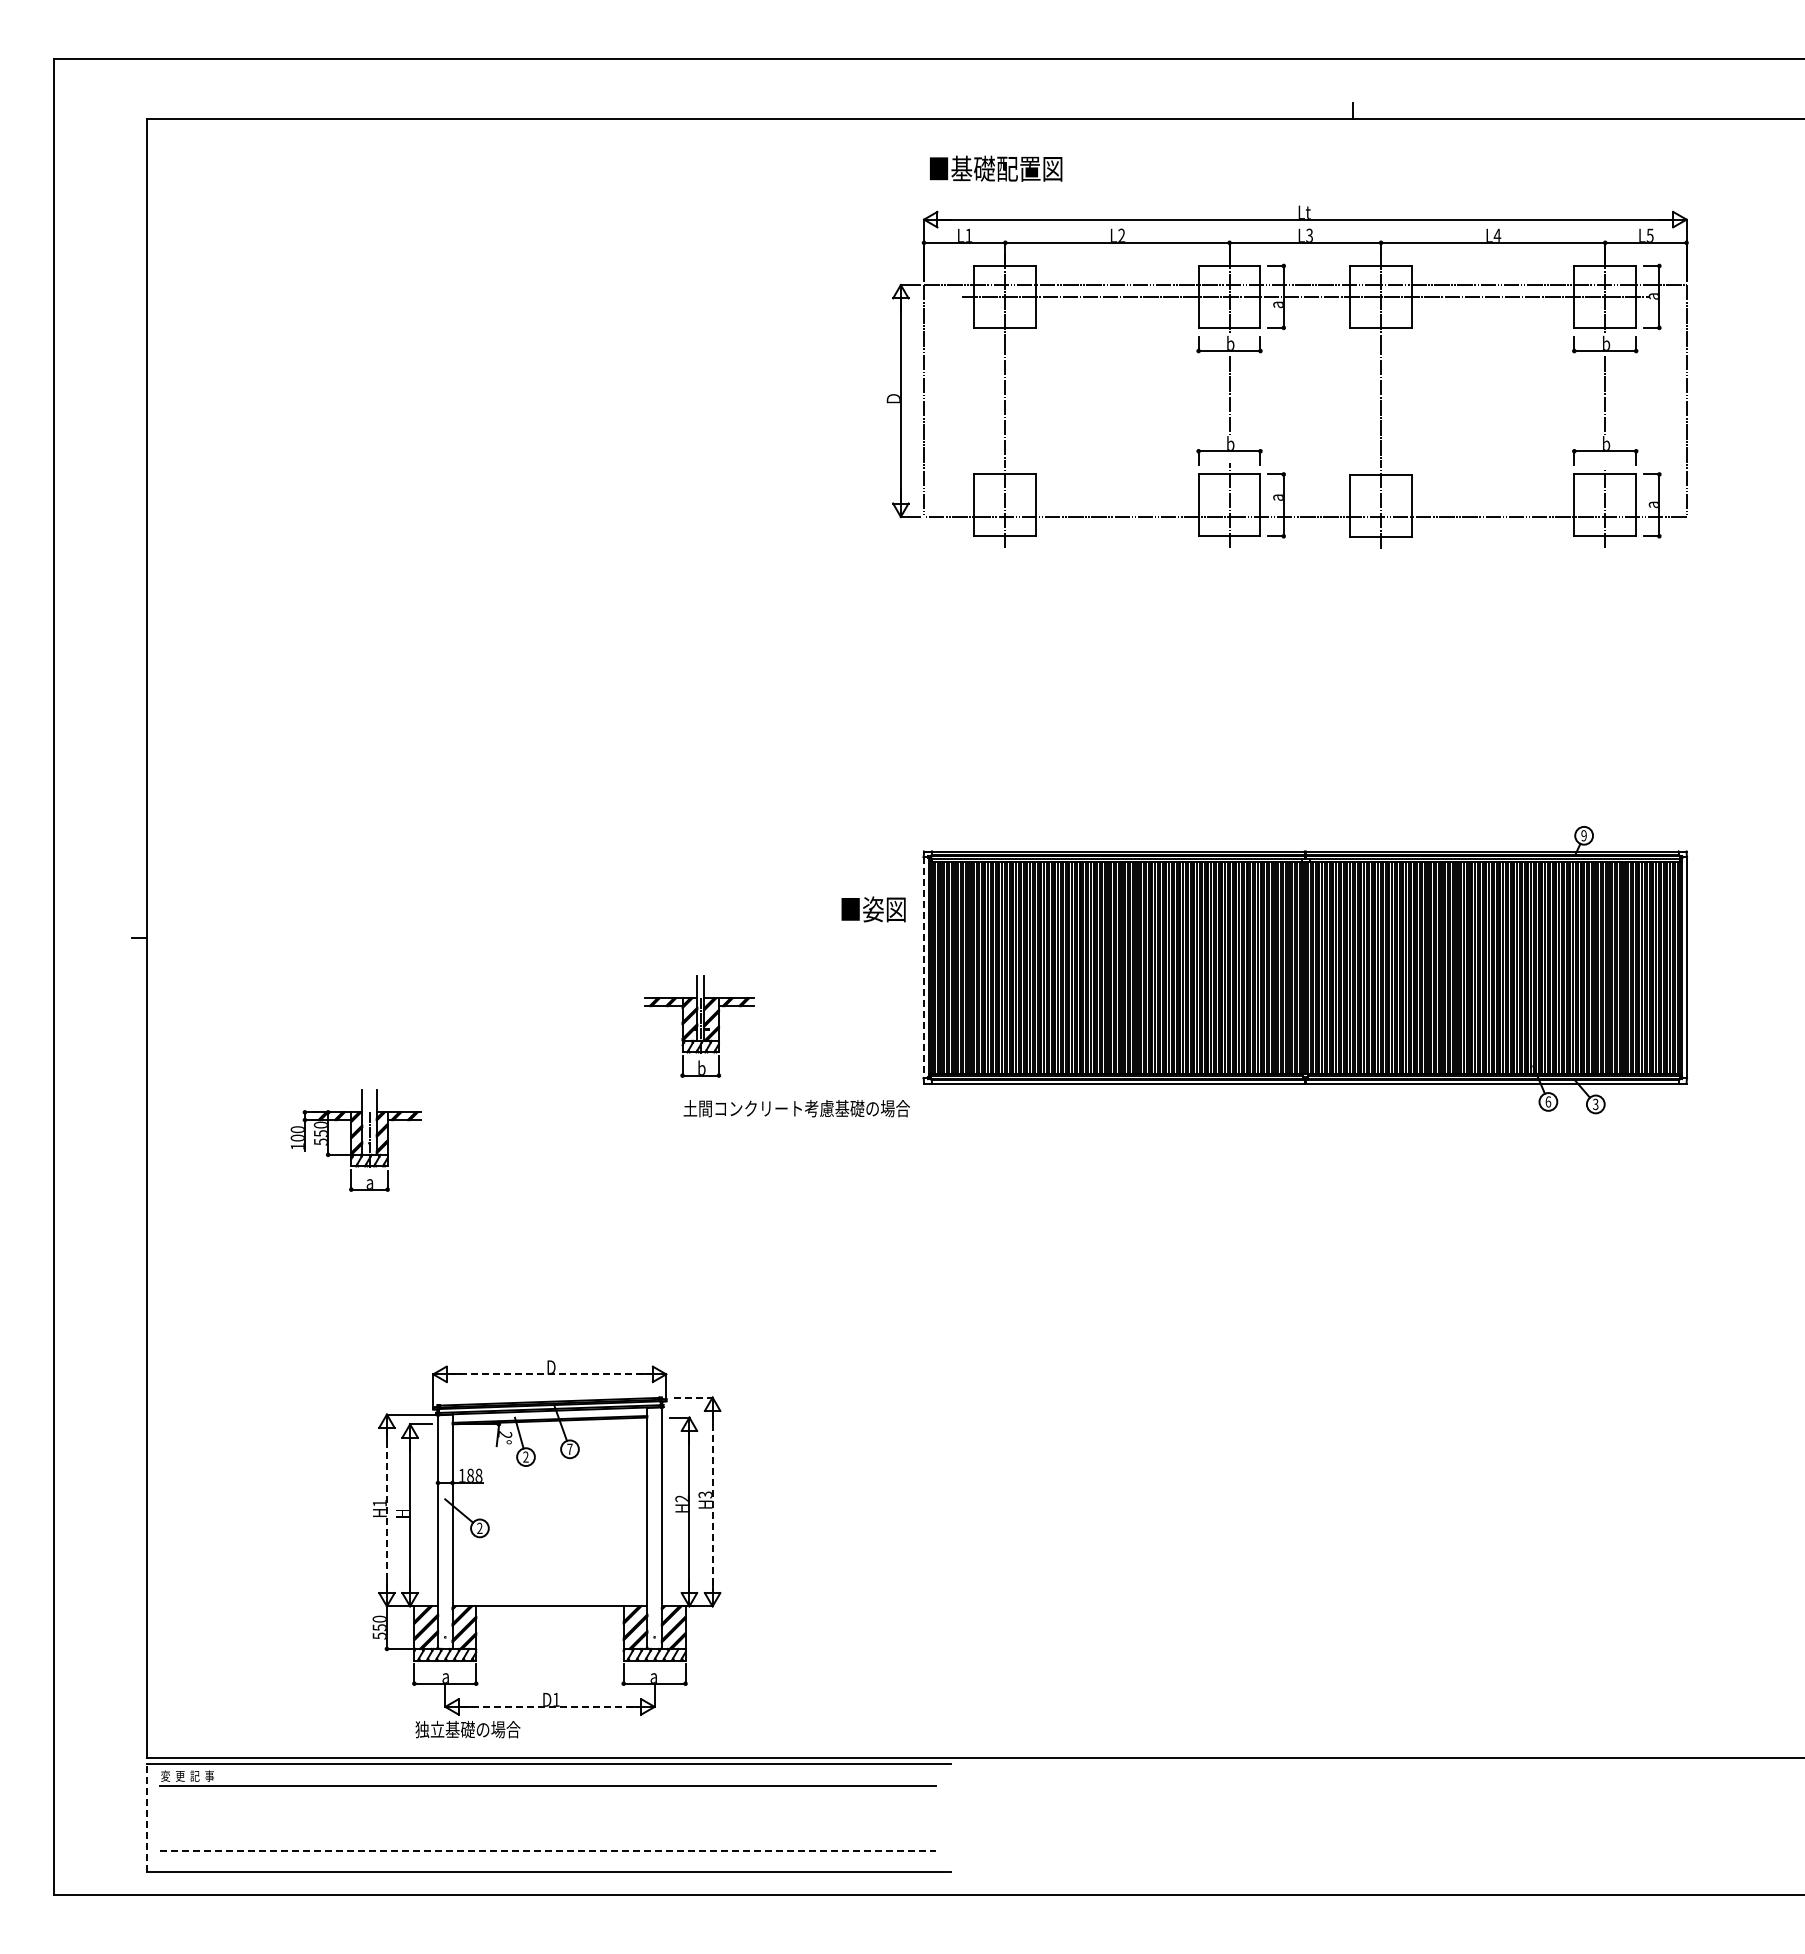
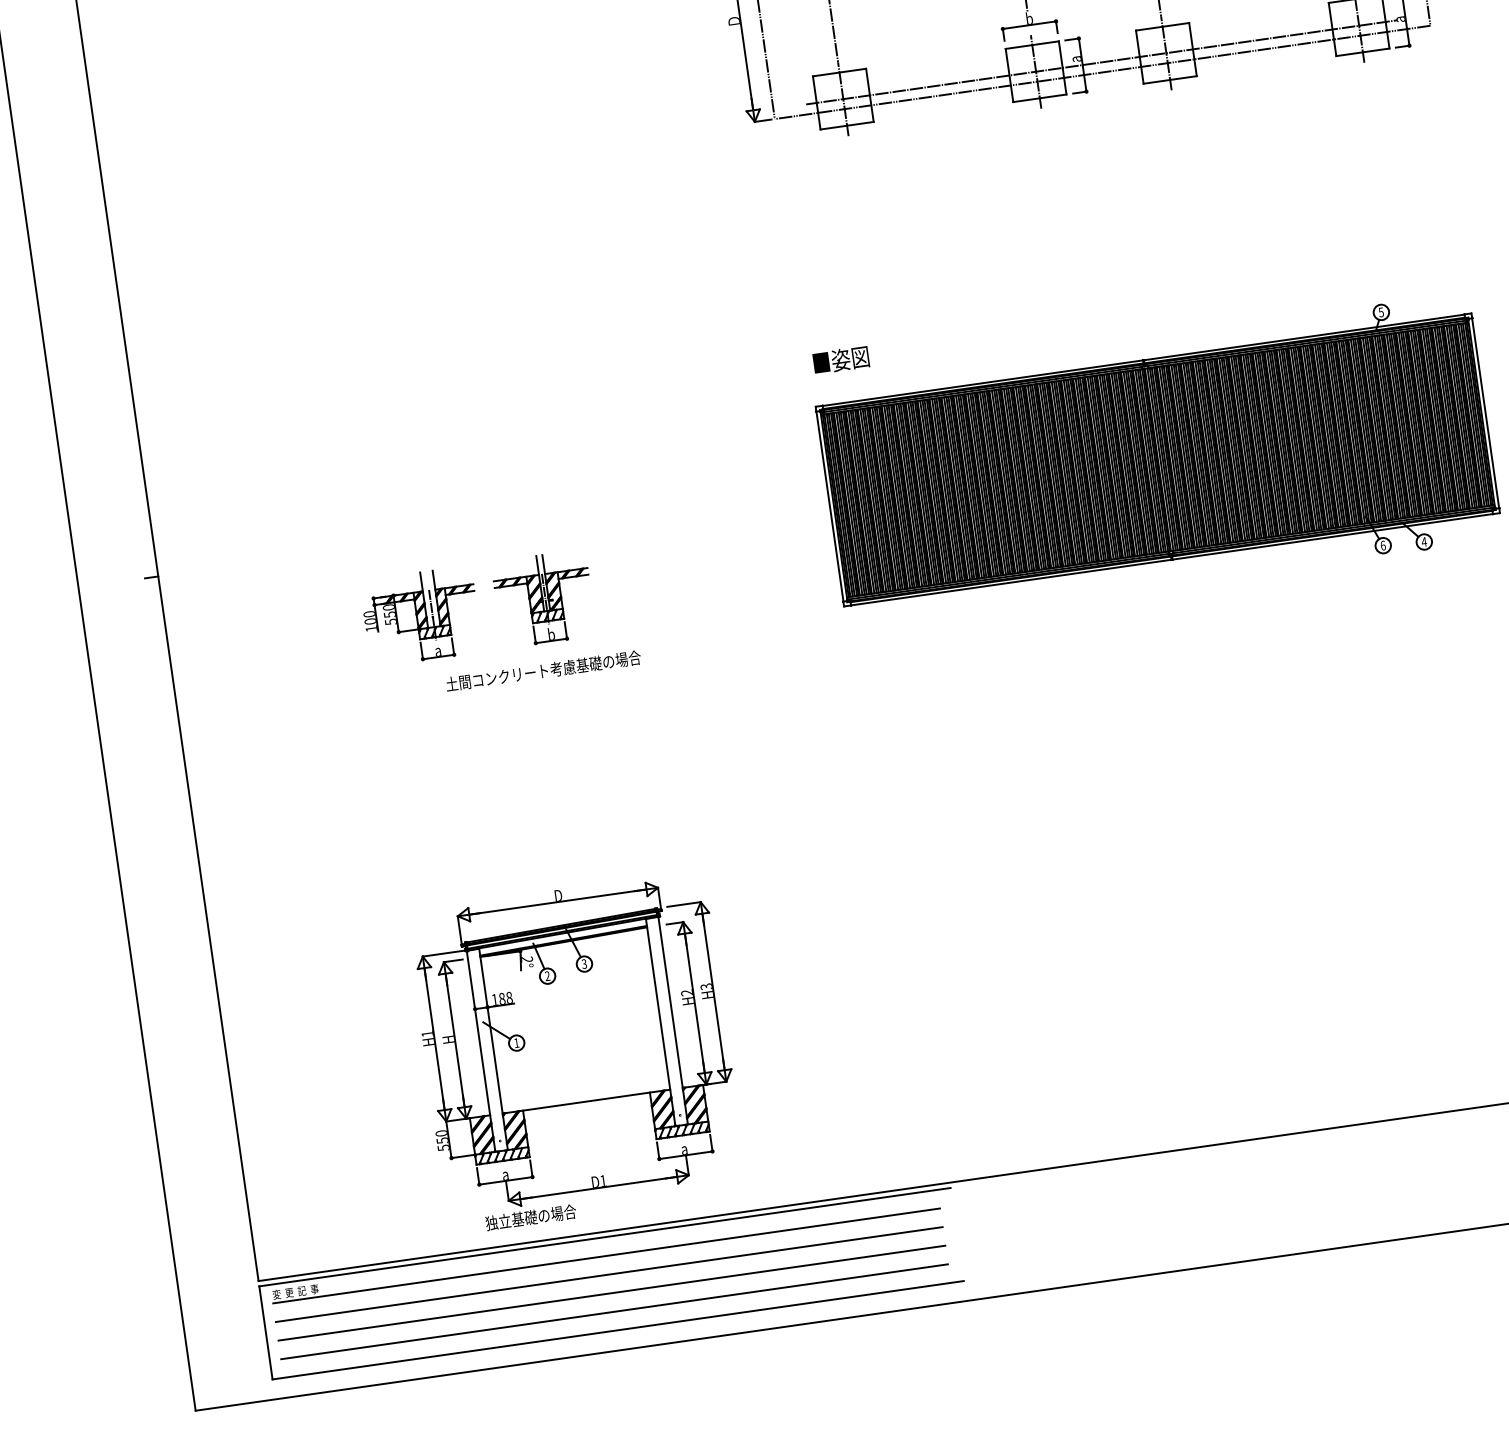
line: (1305, 505) -> (1101, 62), added
text: (1583, 835) -> (1380, 312), 9 -> 5
text: (873, 909) -> (841, 360), moved
line: (924, 968) -> (830, 507), dashed -> solid
part: (699, 1026) -> (544, 598), moved
text: (1595, 1104) -> (1424, 542), 3 -> 4
text: (796, 1108) -> (543, 670), moved
part: (355, 1140) -> (420, 616), moved
line: (549, 1374) -> (557, 902), dashed -> solid
line: (693, 1397) -> (684, 904), dashed -> solid
text: (569, 1448) -> (583, 963), 7 -> 3
line: (712, 1501) -> (713, 991), dashed -> solid
line: (386, 1510) -> (434, 1039), dashed -> solid
text: (479, 1527) -> (516, 1042), 2 -> 1
line: (550, 1706) -> (599, 1187), dashed -> solid
line: (547, 1806) -> (608, 1273), added
line: (147, 1817) -> (266, 1332), dashed -> solid
line: (547, 1828) -> (611, 1292), added
line: (547, 1850) -> (614, 1311), dashed -> solid

